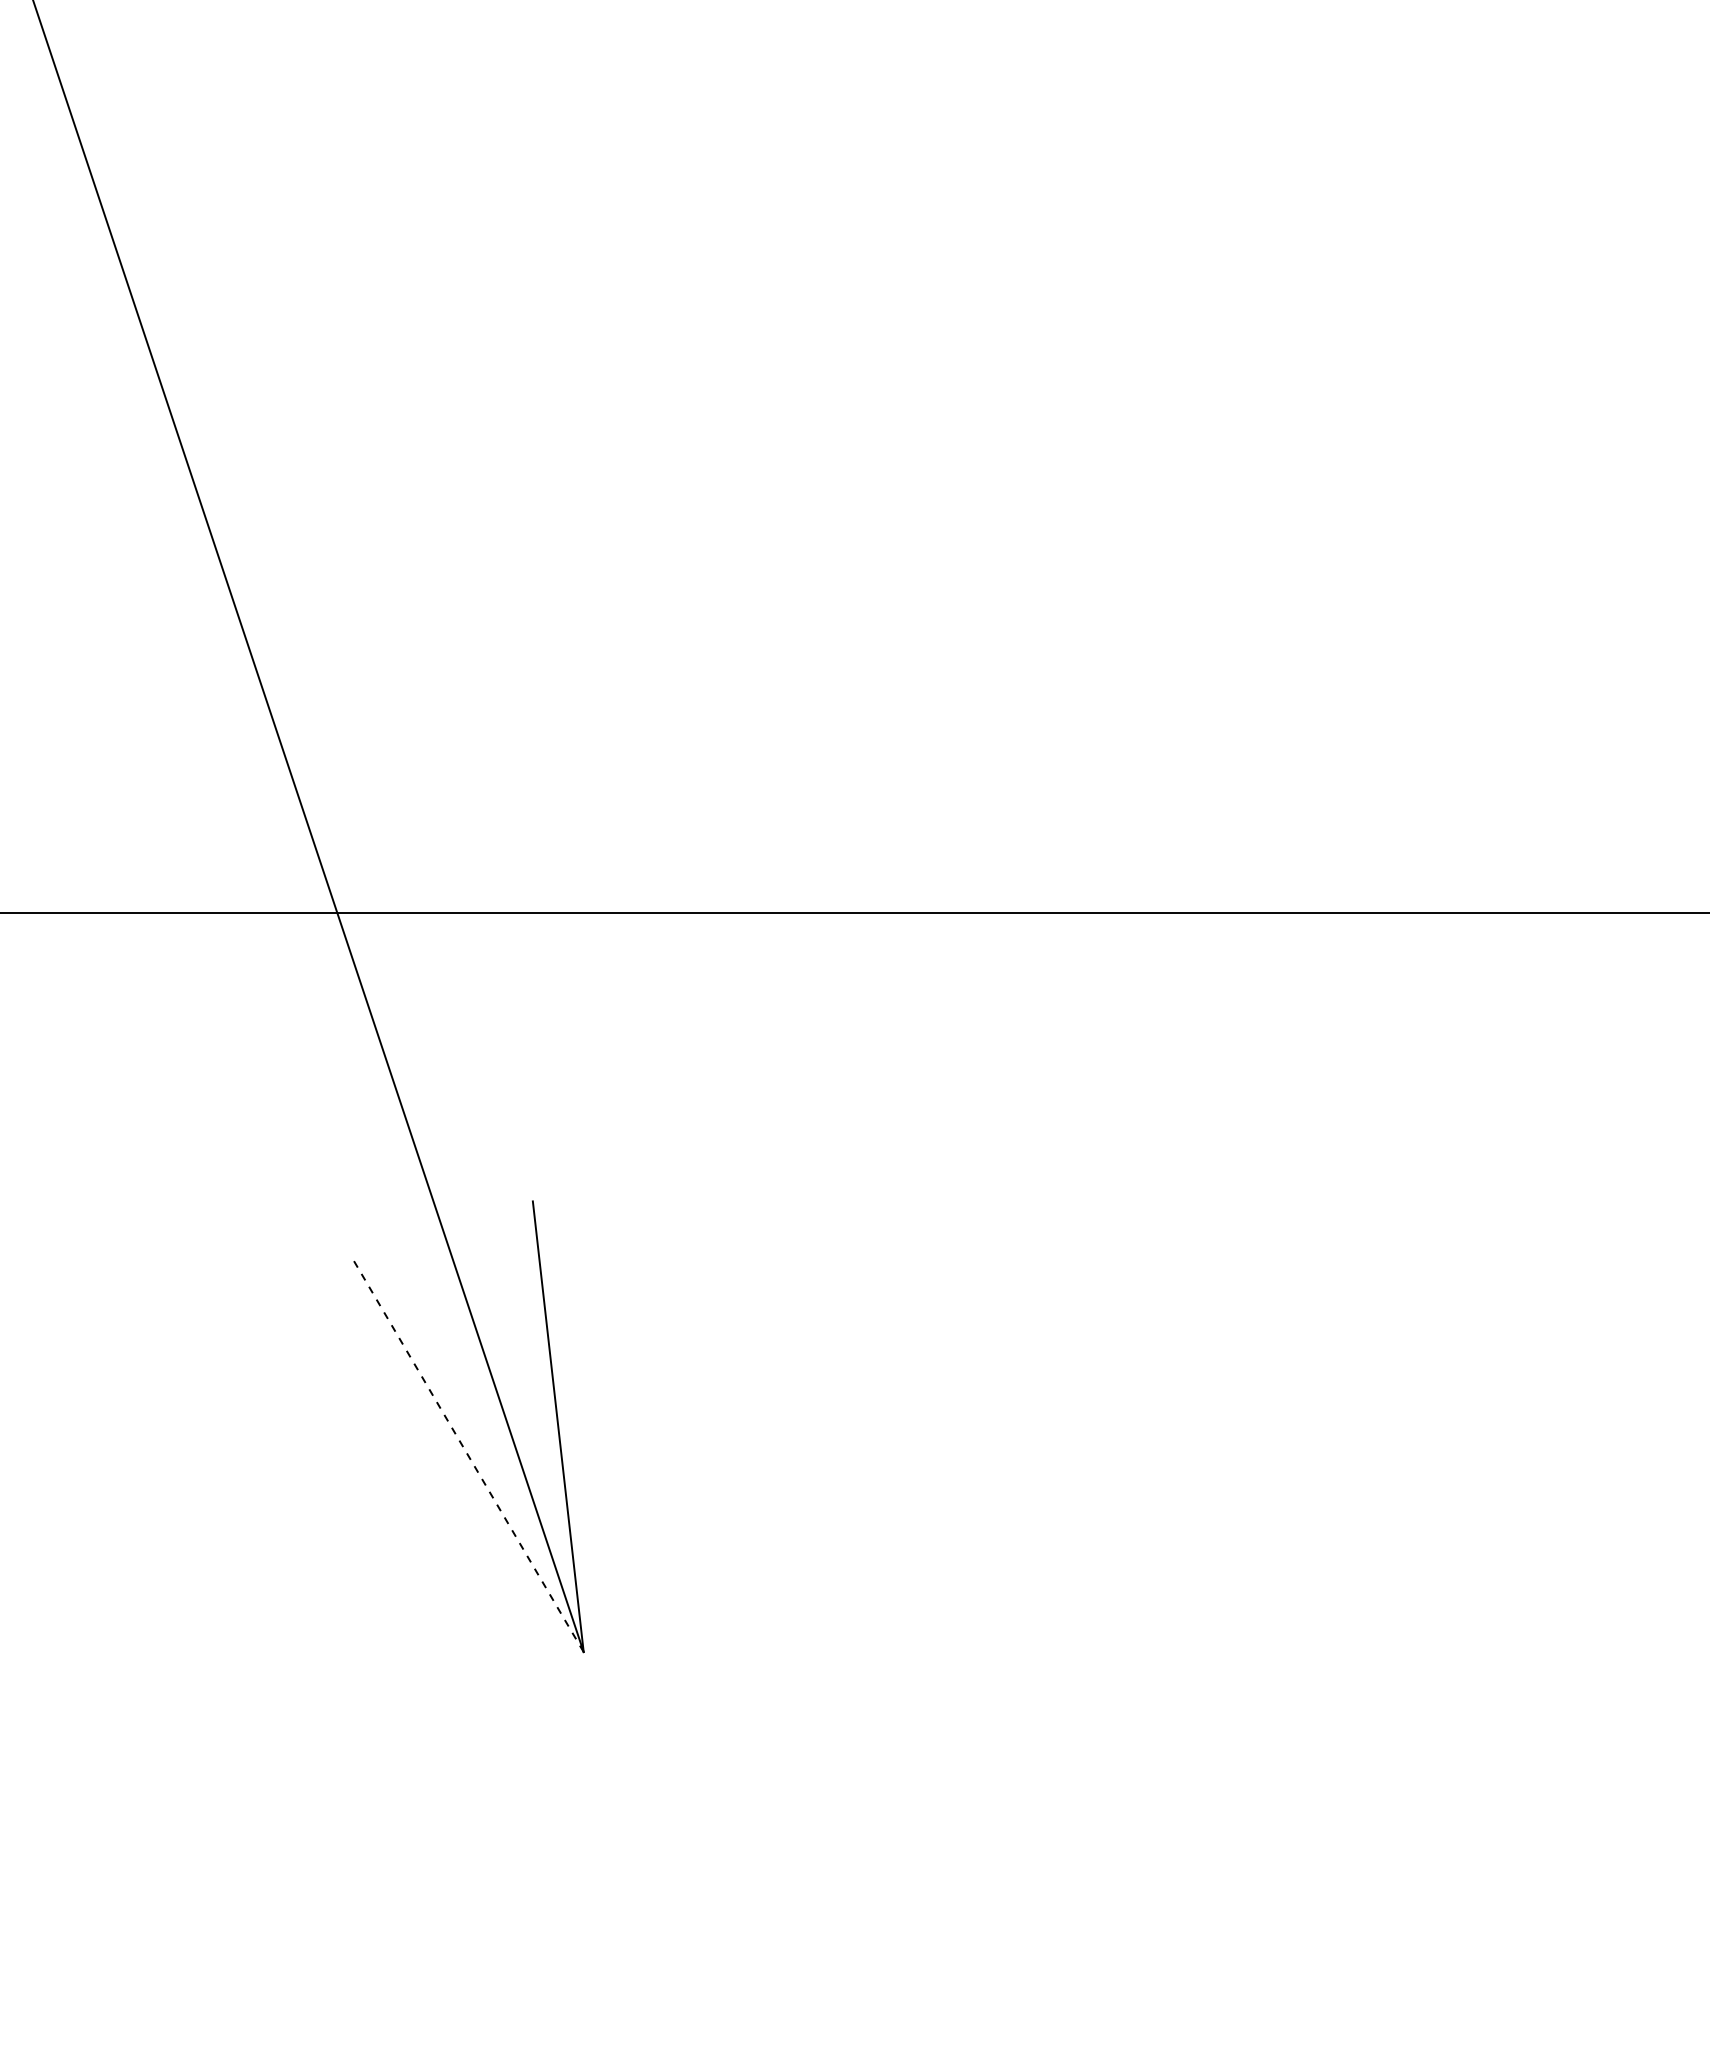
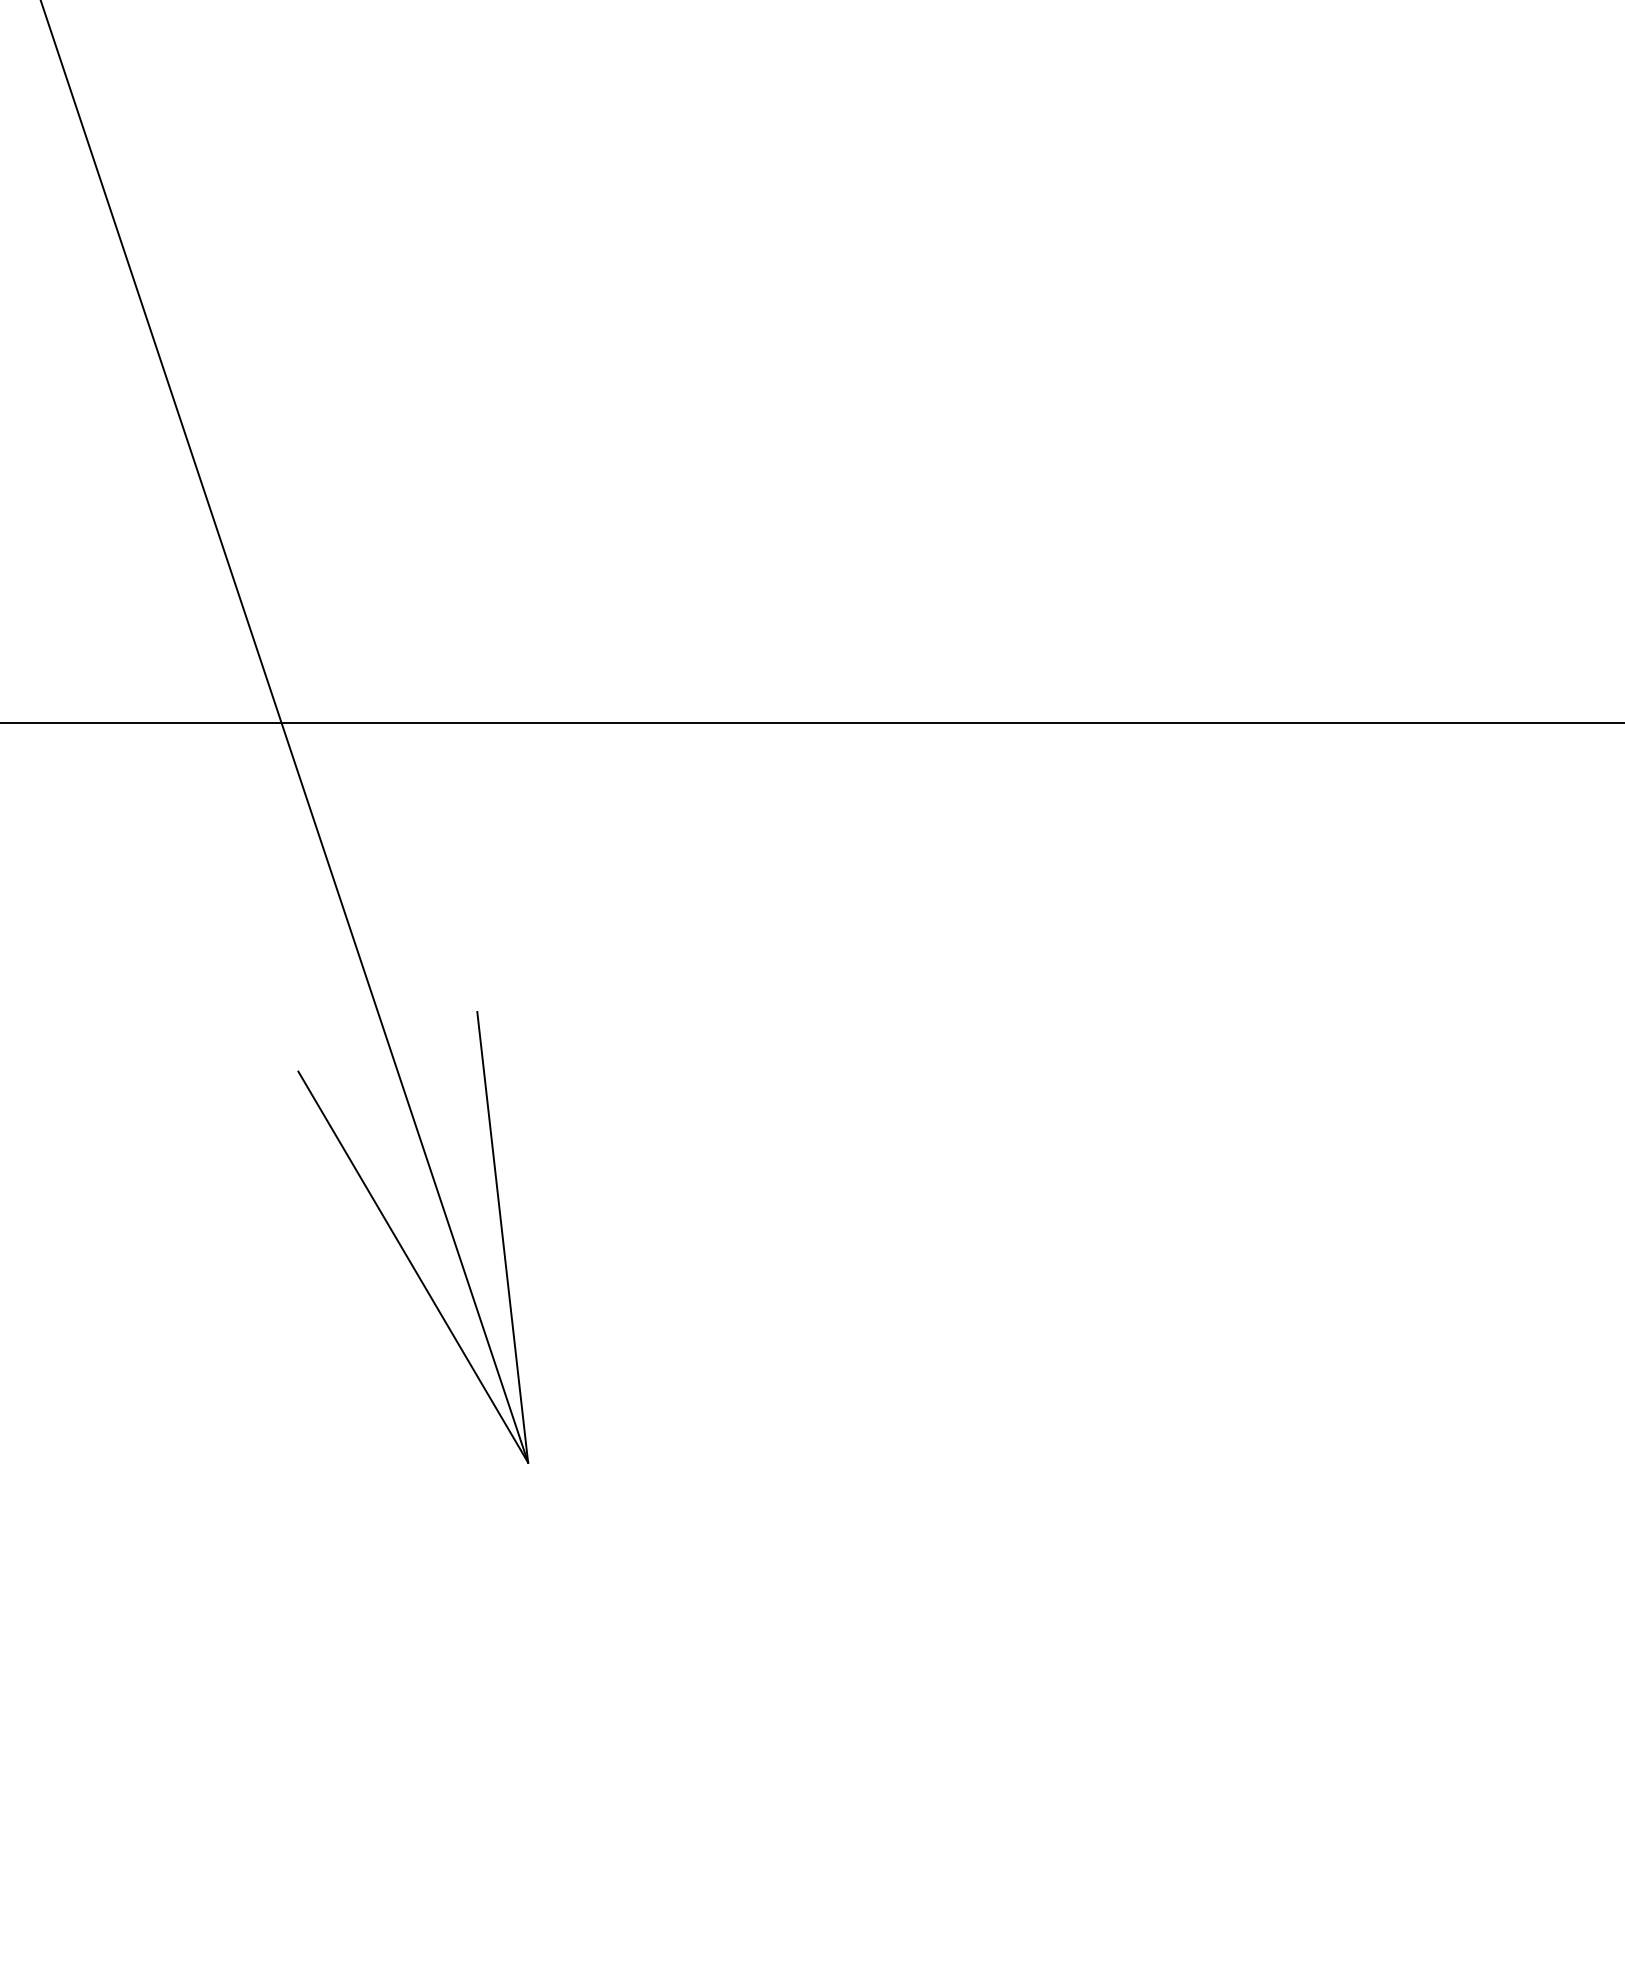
line: (468, 1456) -> (412, 1267), dashed -> solid

